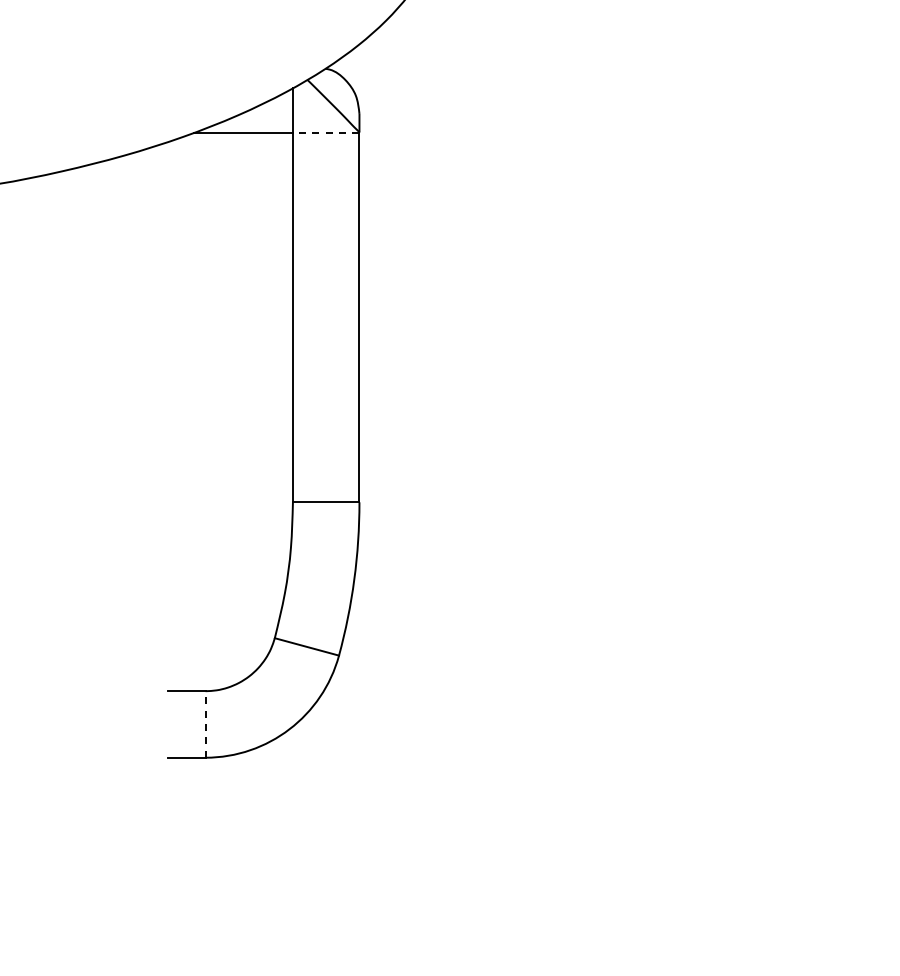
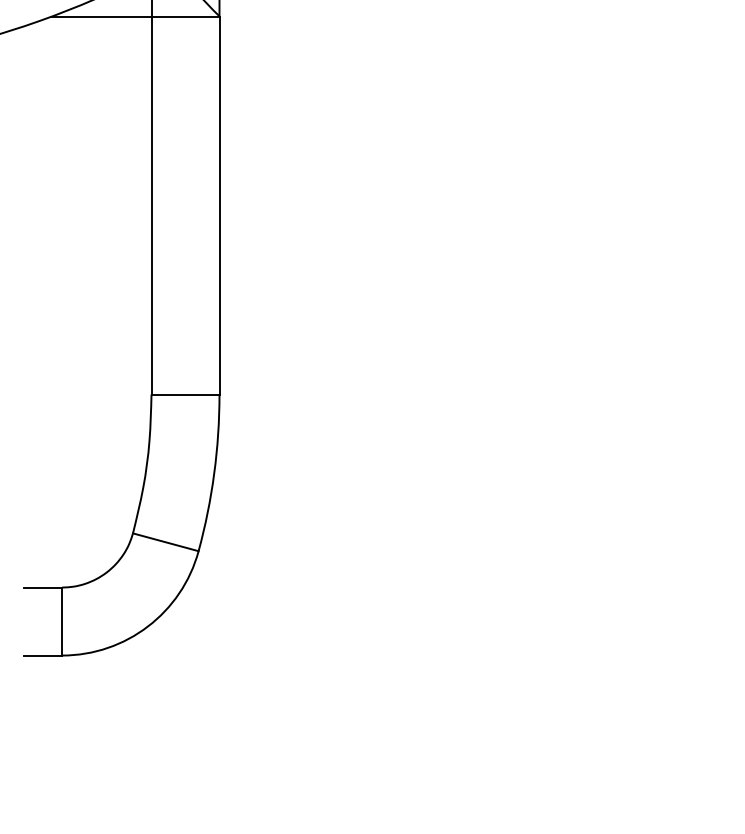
line: (325, 132) -> (184, 16), dashed -> solid
line: (205, 723) -> (62, 620), dashed -> solid

